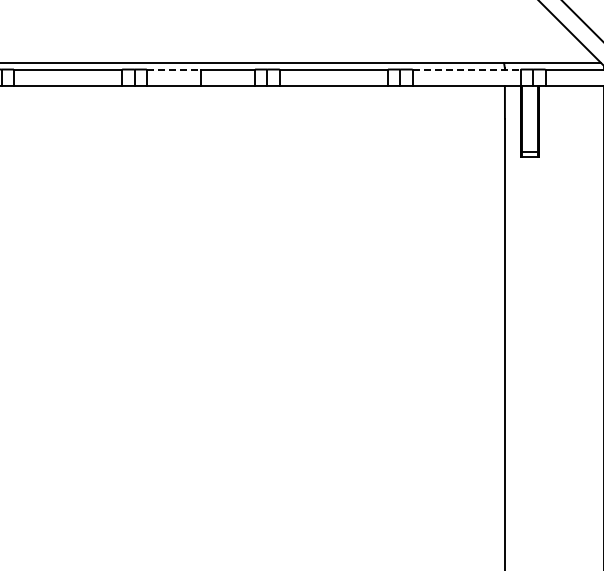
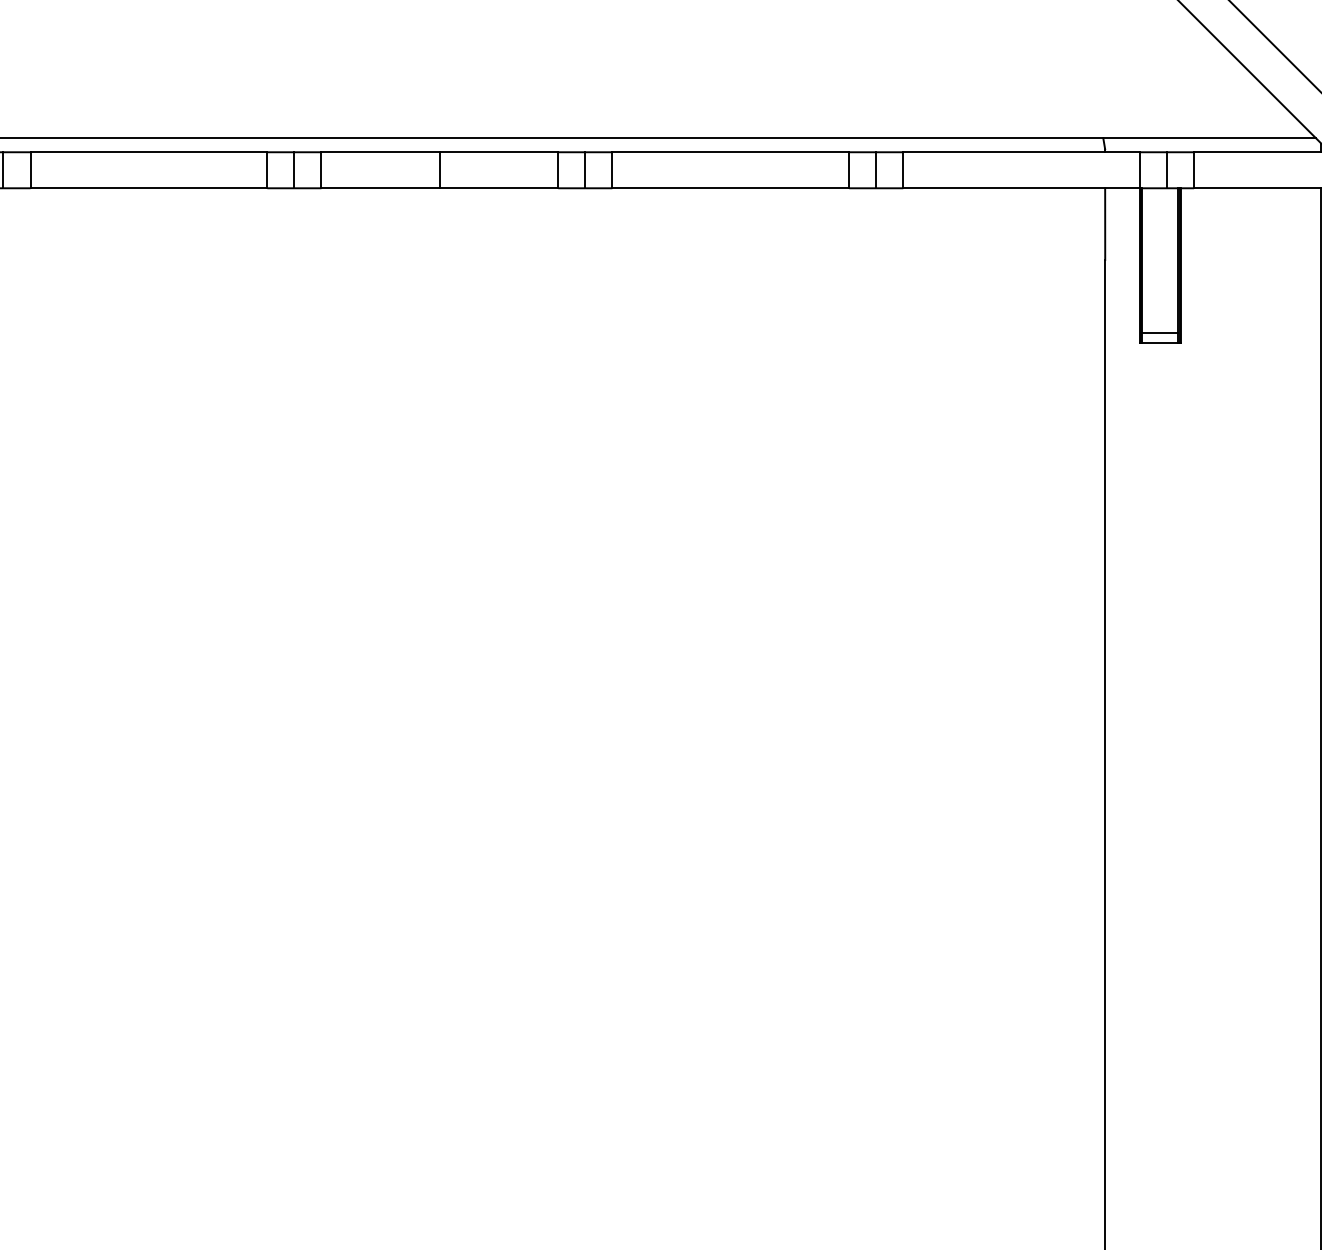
line: (174, 69) -> (381, 152), dashed -> solid
line: (467, 69) -> (1023, 152), dashed -> solid

